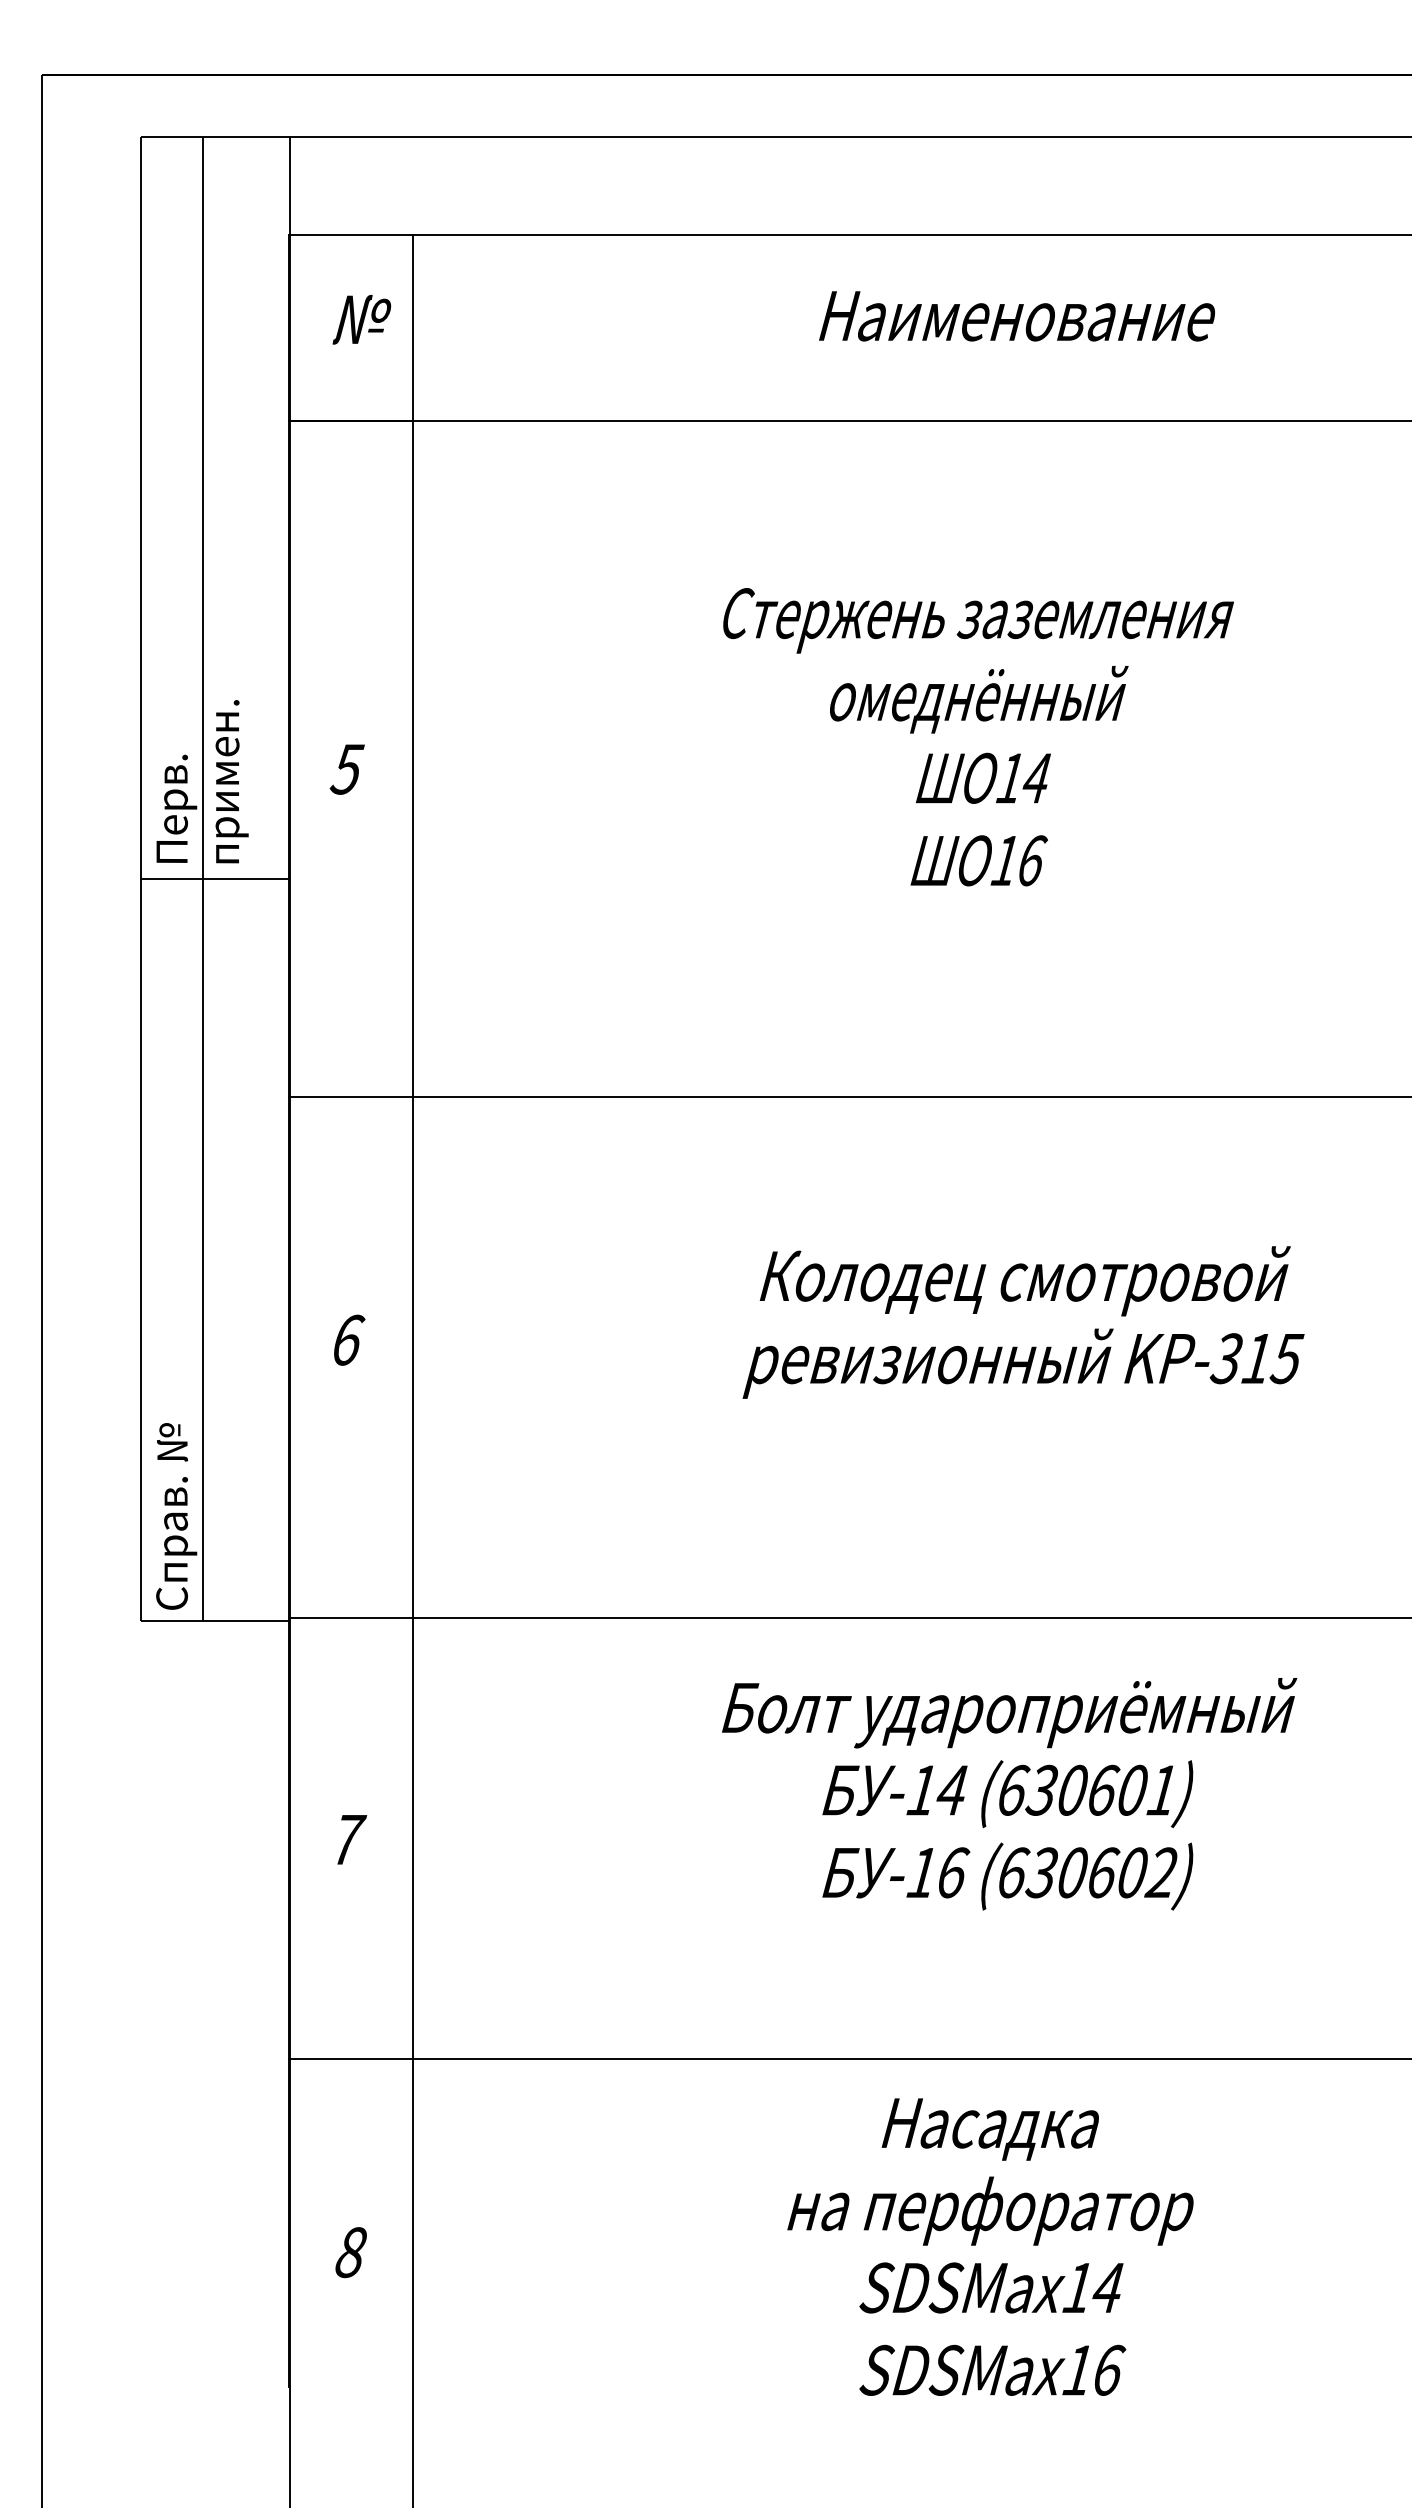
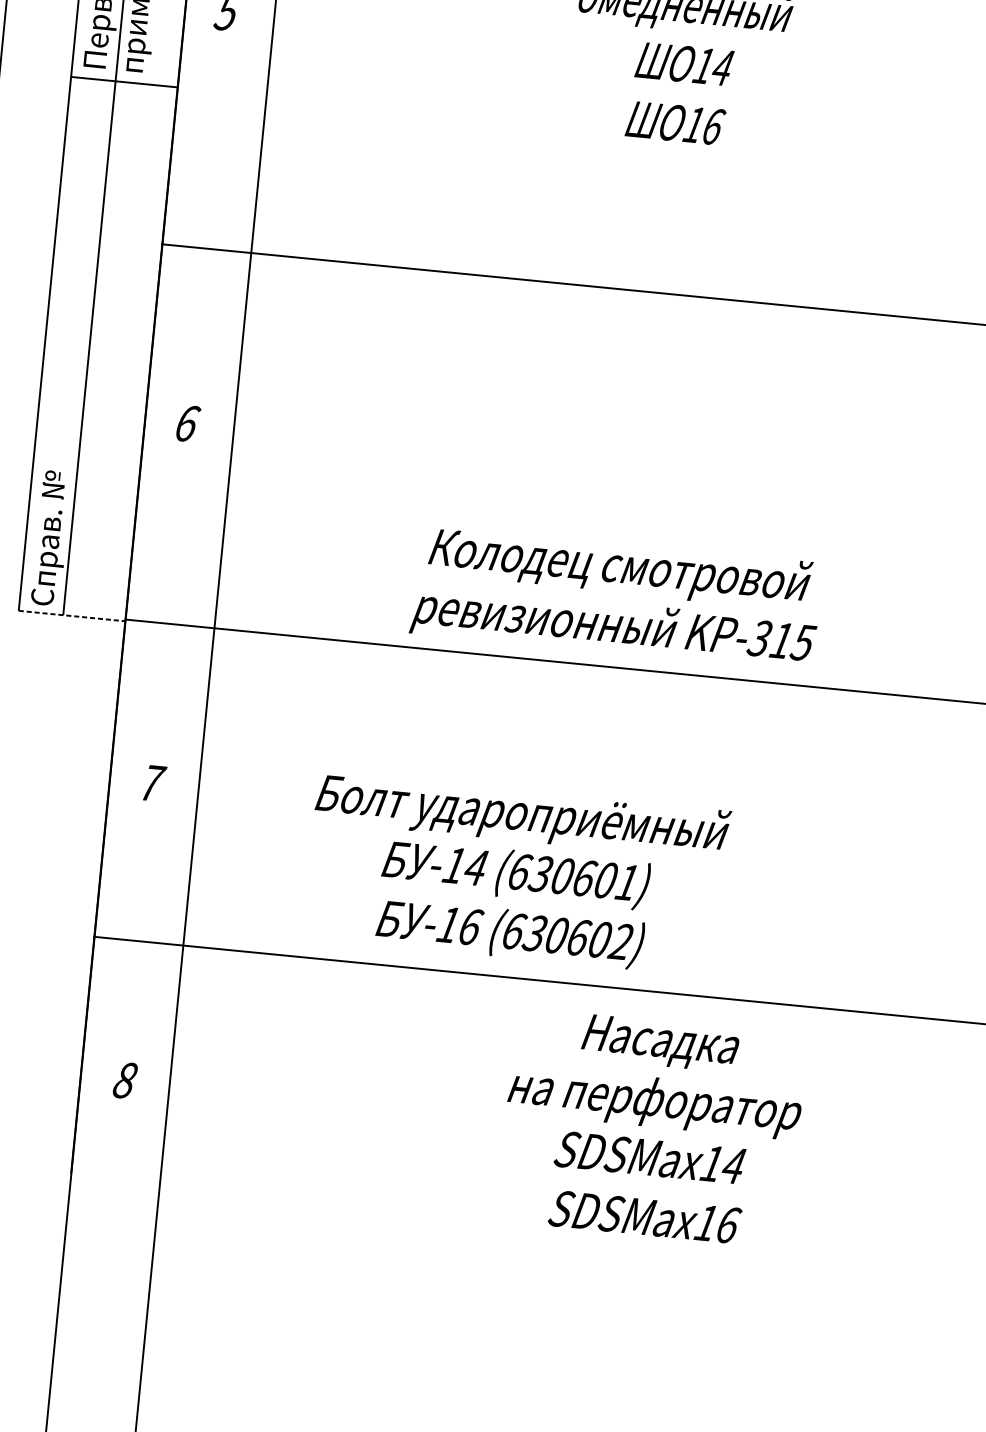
text: (1023, 1322) -> (616, 598), moved
line: (215, 1620) -> (72, 616), solid -> dashed
text: (1009, 1794) -> (517, 874), moved
text: (990, 2246) -> (652, 1127), moved

